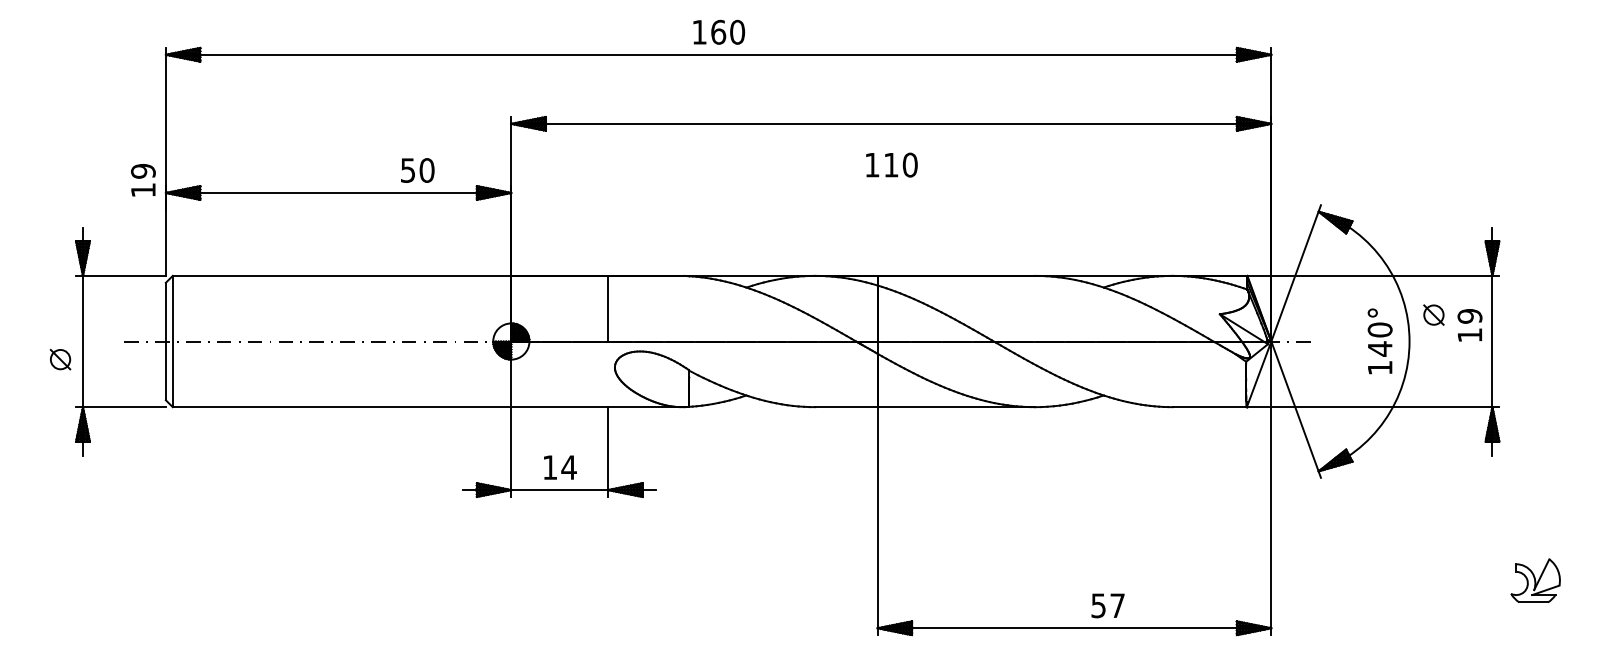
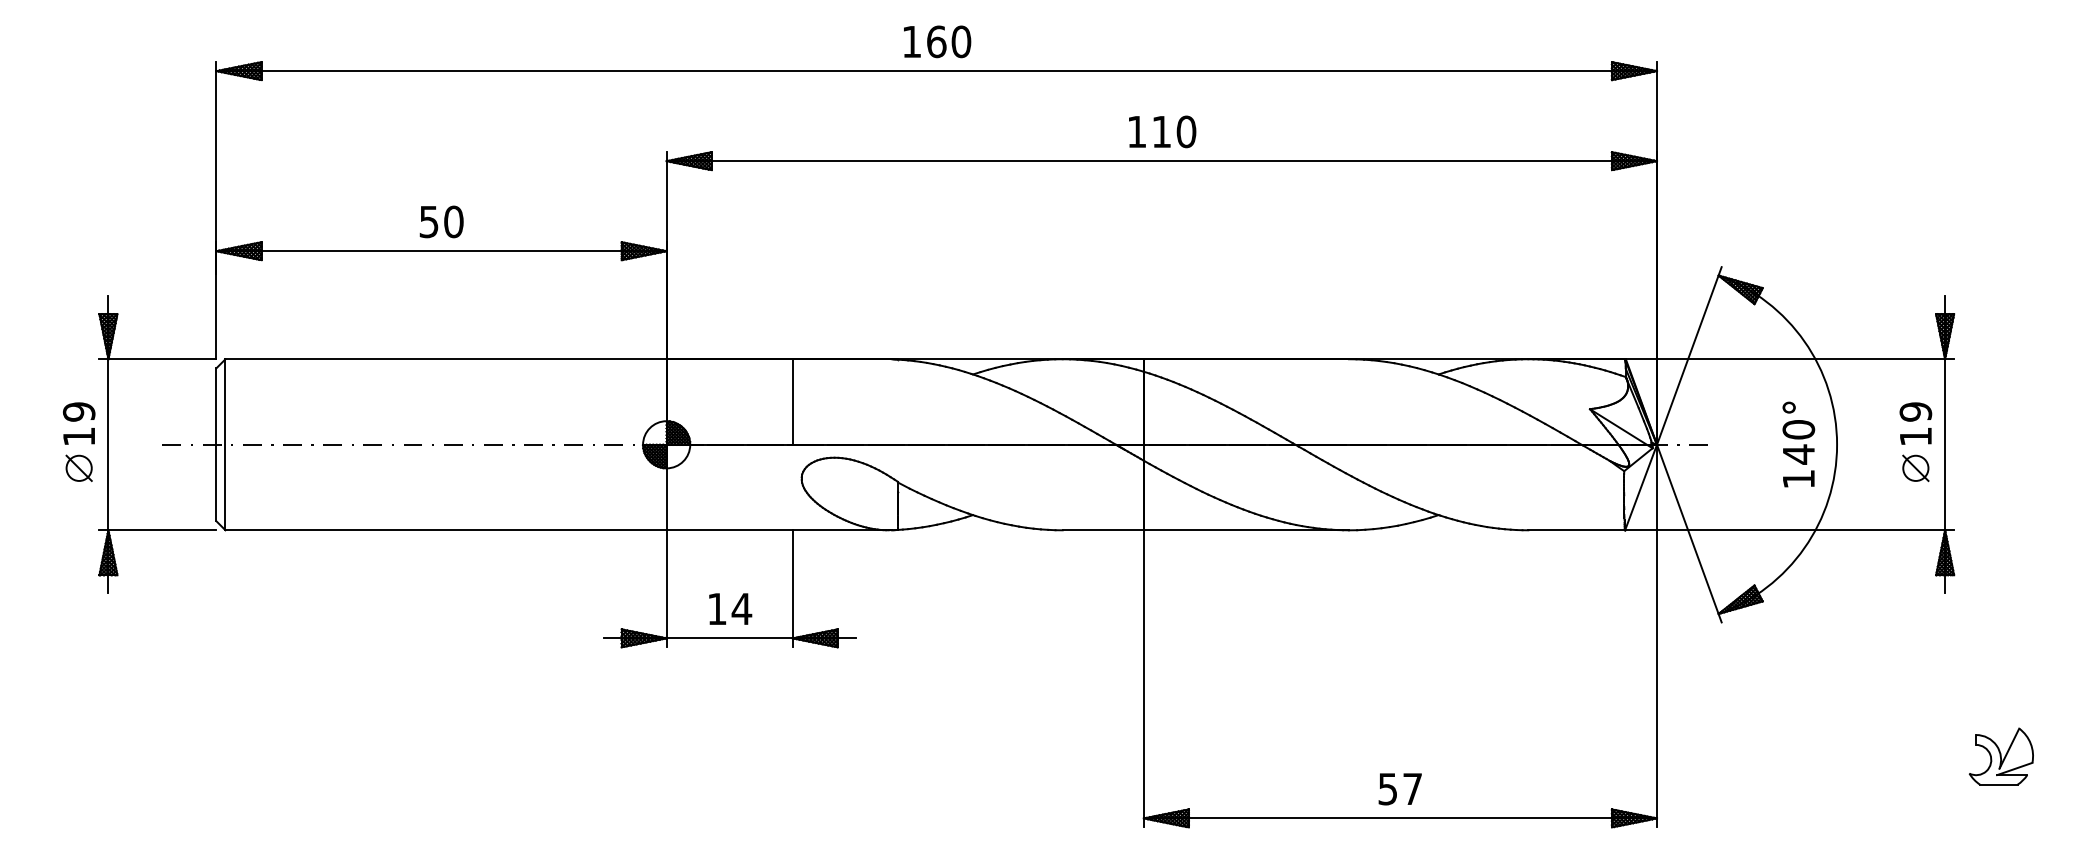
text: (891, 164) -> (1162, 131), moved
text: (417, 170) -> (441, 221), moved
text: (143, 180) -> (79, 423), moved
part: (1433, 314) -> (1915, 467), moved
text: (1107, 606) -> (1399, 789), moved

